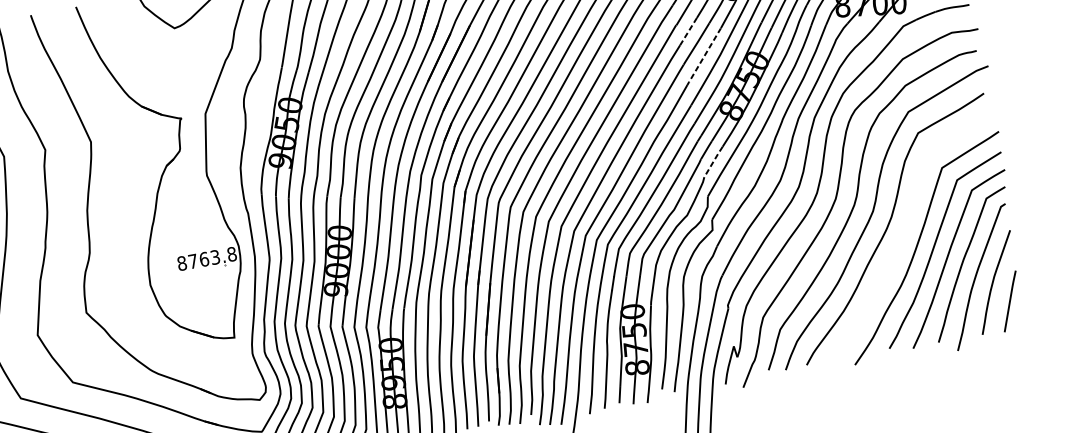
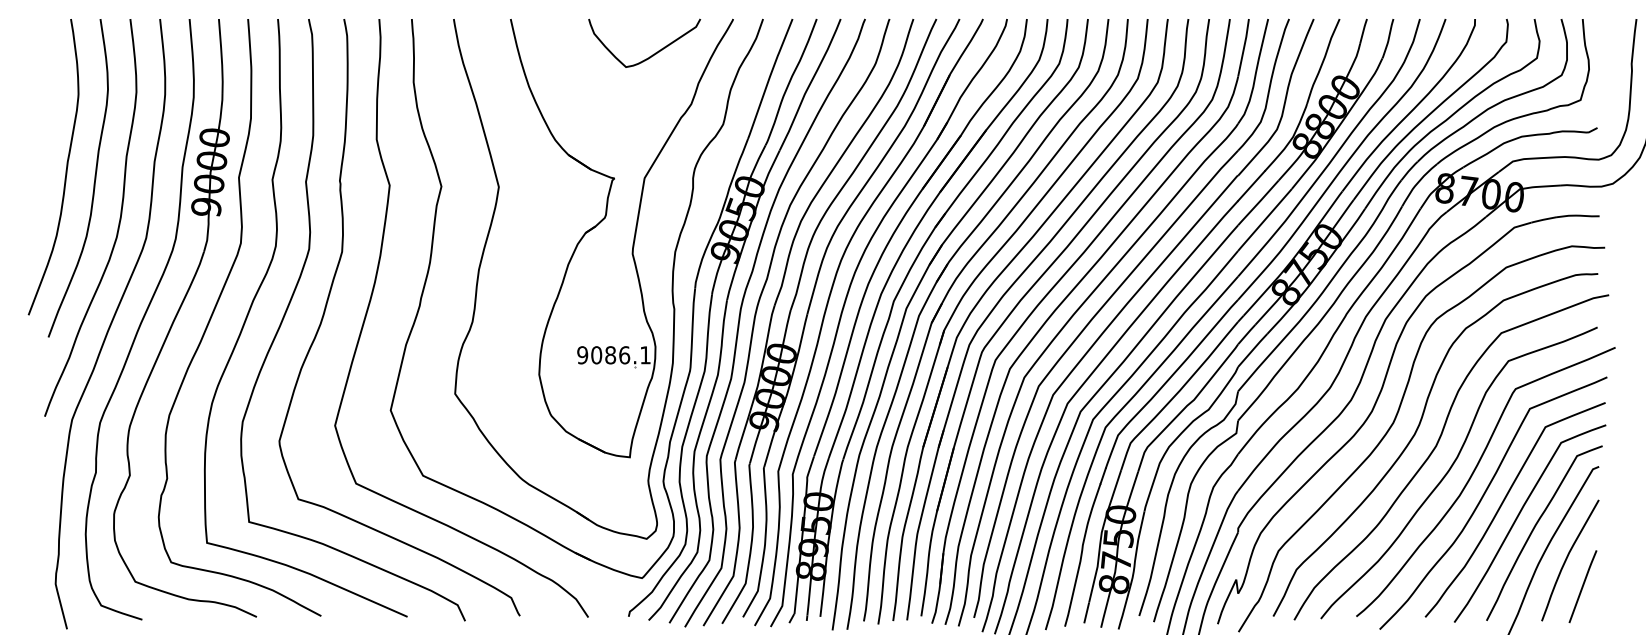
line: (688, 31) -> (1251, 186), dashed -> solid
line: (703, 57) -> (1264, 220), dashed -> solid
line: (713, 161) -> (1252, 349), dashed -> solid
curve: (906, 228) -> (1473, 474), added
text: (206, 259) -> (613, 355), 8763.8 -> 9086.1

